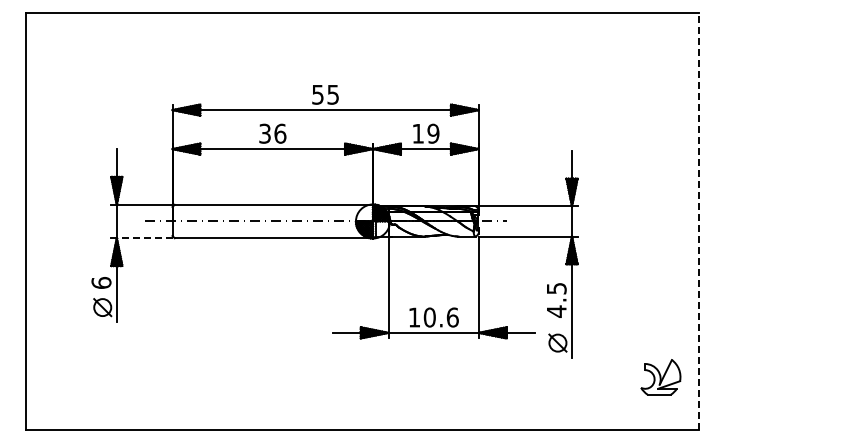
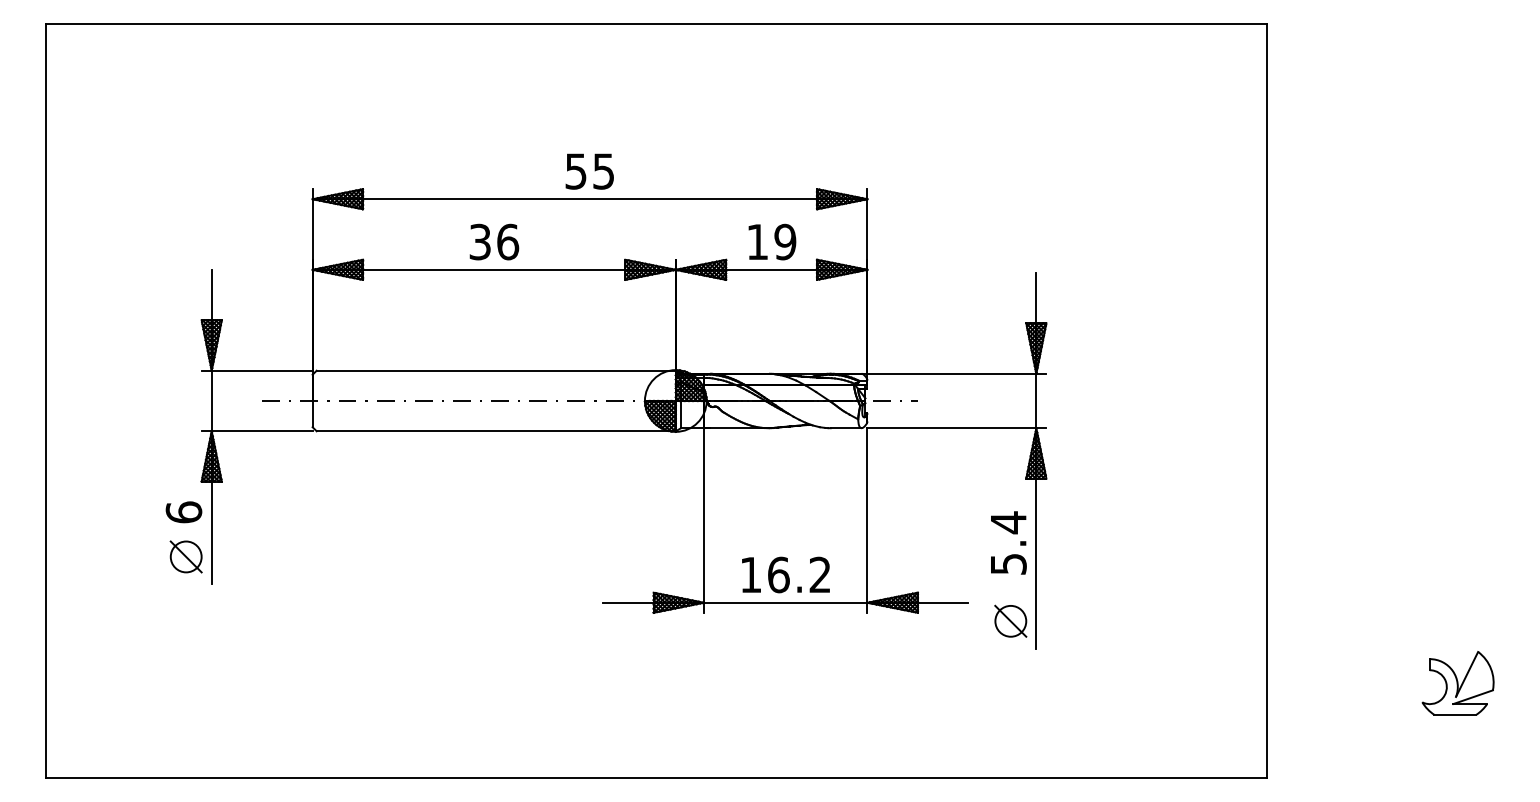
line: (699, 221) -> (1267, 401), dashed -> solid
line: (144, 238) -> (261, 431), dashed -> solid
text: (556, 299) -> (1008, 542), 4.5 -> 5.4
text: (440, 317) -> (798, 574), 10.6 -> 16.2
part: (660, 377) -> (1457, 683), moved

